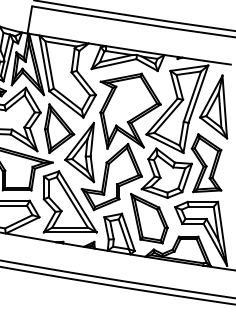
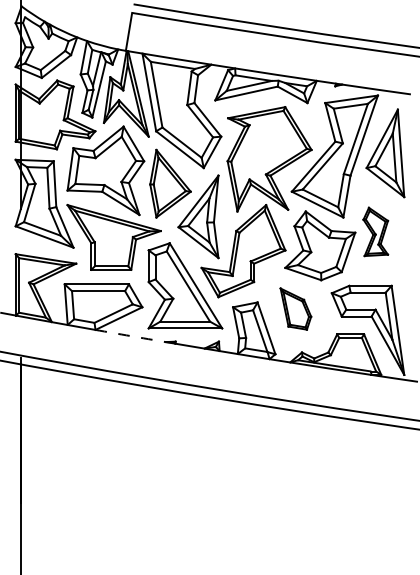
part: (206, 162) -> (375, 231), size x0.6
part: (149, 218) -> (295, 308), size x0.6
arc: (30, 238) -> (130, 336), solid -> dashed

